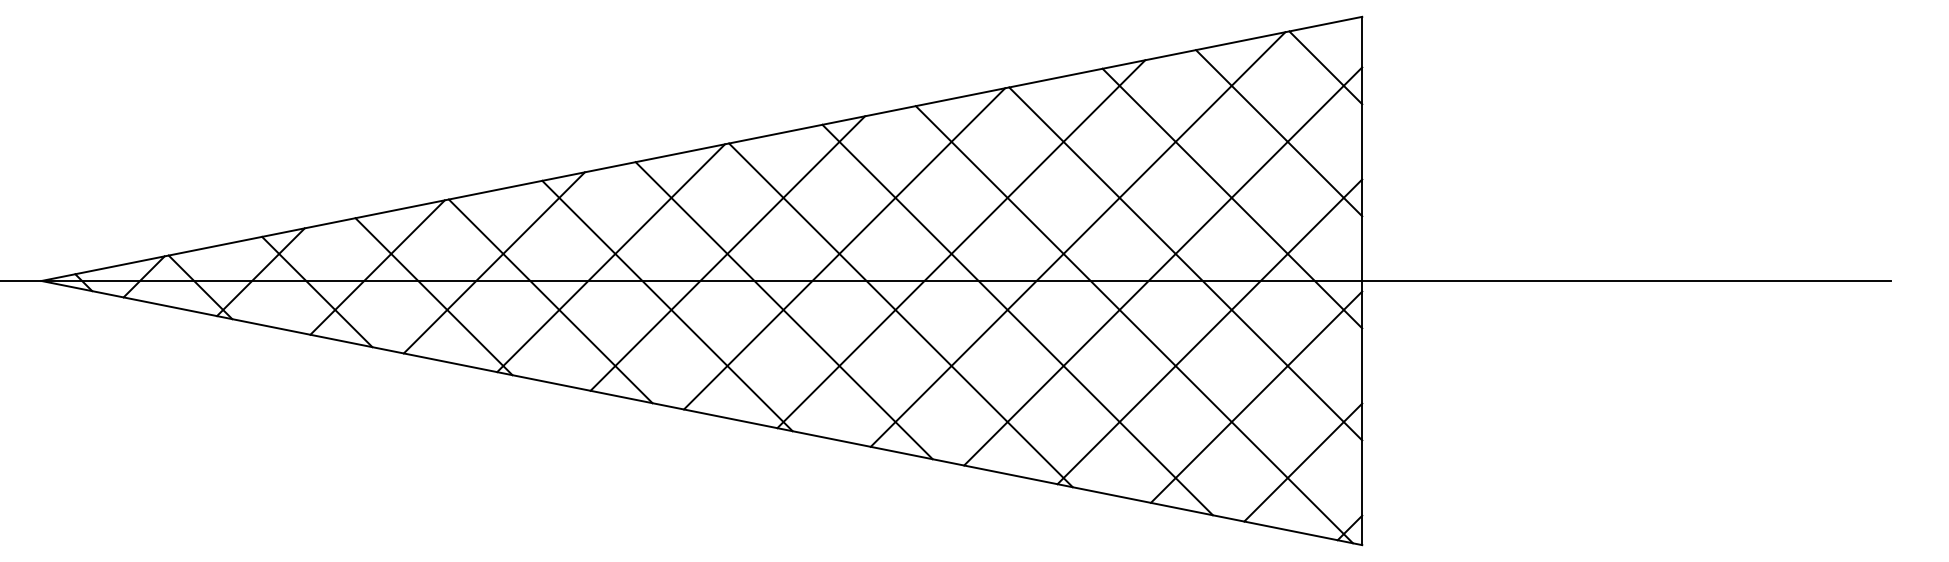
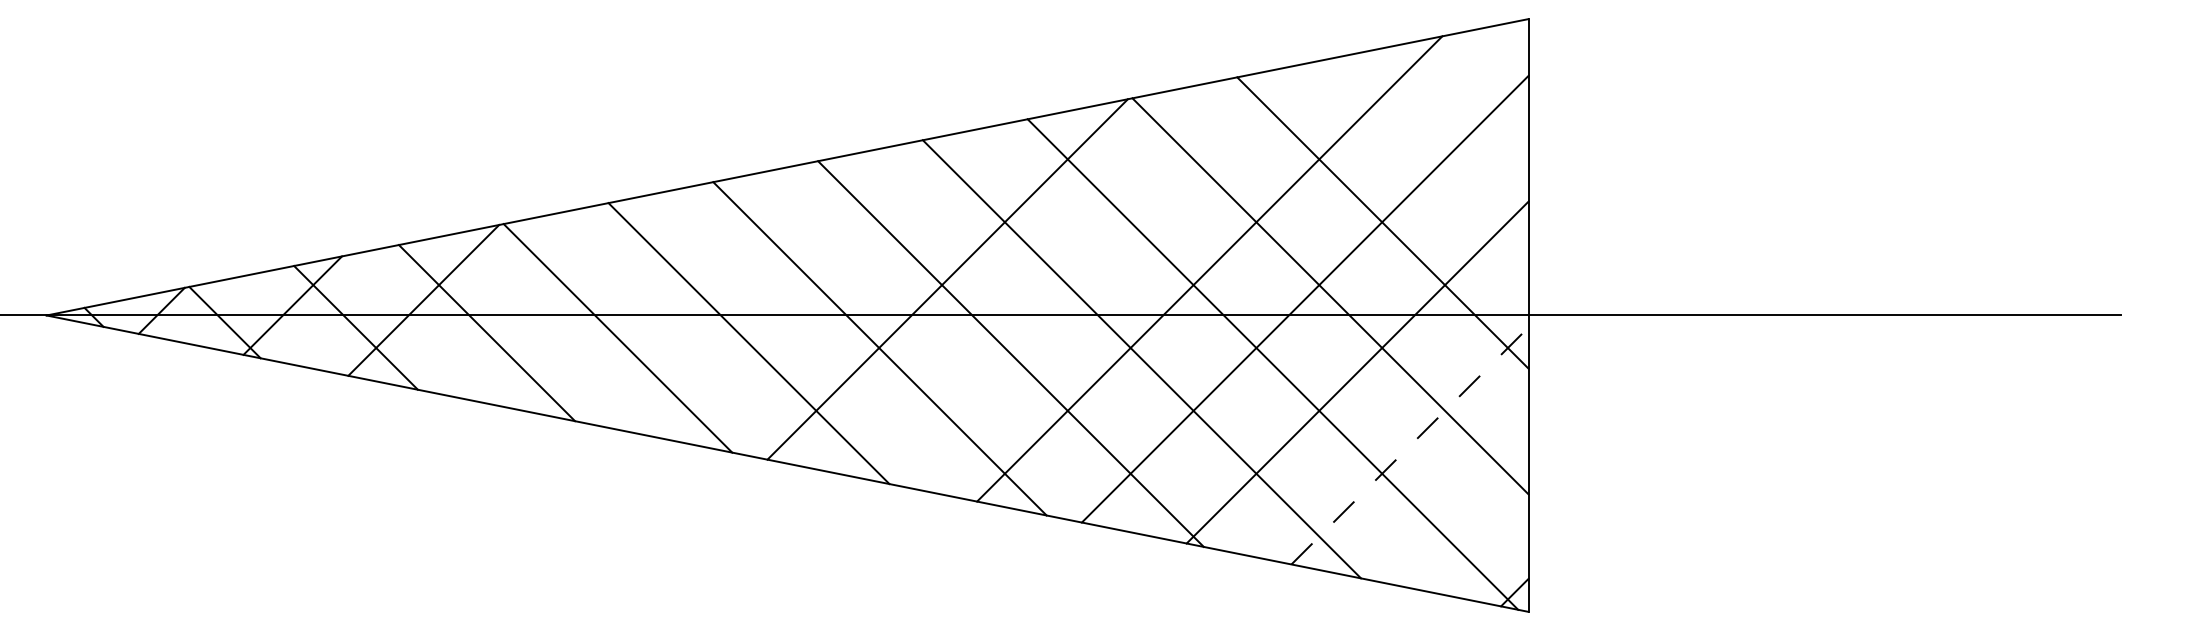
line: (1325, 68) -> (1487, 76), removed
line: (1279, 133) -> (1435, 149), removed
line: (961, 243) -> (1078, 273), removed
line: (727, 253) -> (816, 284), removed
line: (610, 257) -> (685, 289), removed
line: (494, 262) -> (554, 294), removed
line: (1257, 396) -> (1410, 445), solid -> dashed
line: (1303, 462) -> (1462, 519), removed

